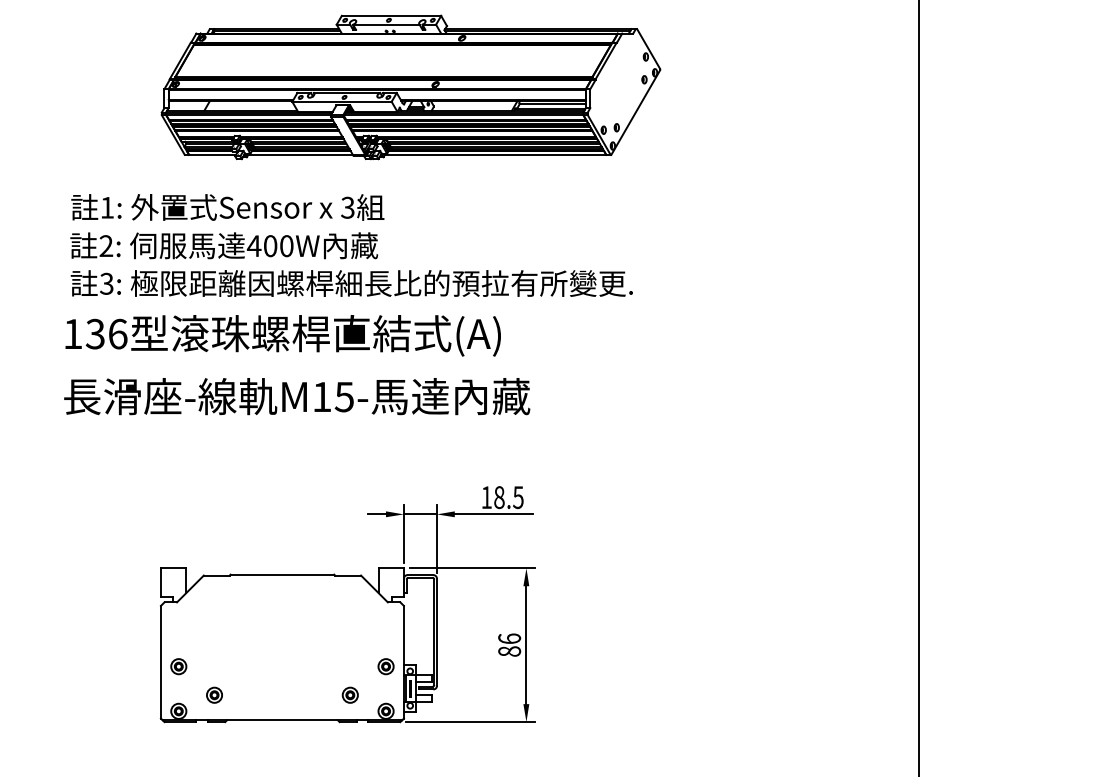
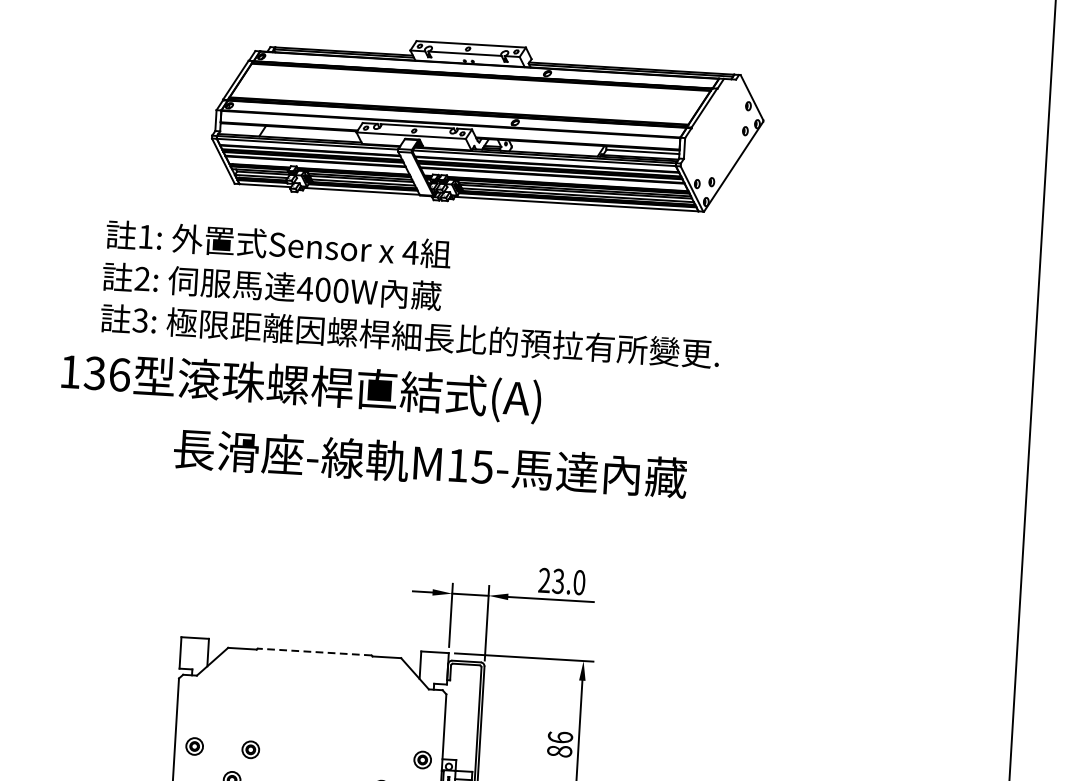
text: (347, 207) -> (410, 252), 3 -> 4
text: (282, 335) -> (300, 387), moved
text: (297, 396) -> (430, 463), moved
text: (502, 497) -> (561, 581), 18.5 -> 23.0
line: (282, 574) -> (314, 651), solid -> dashed
part: (229, 666) -> (250, 749), added

